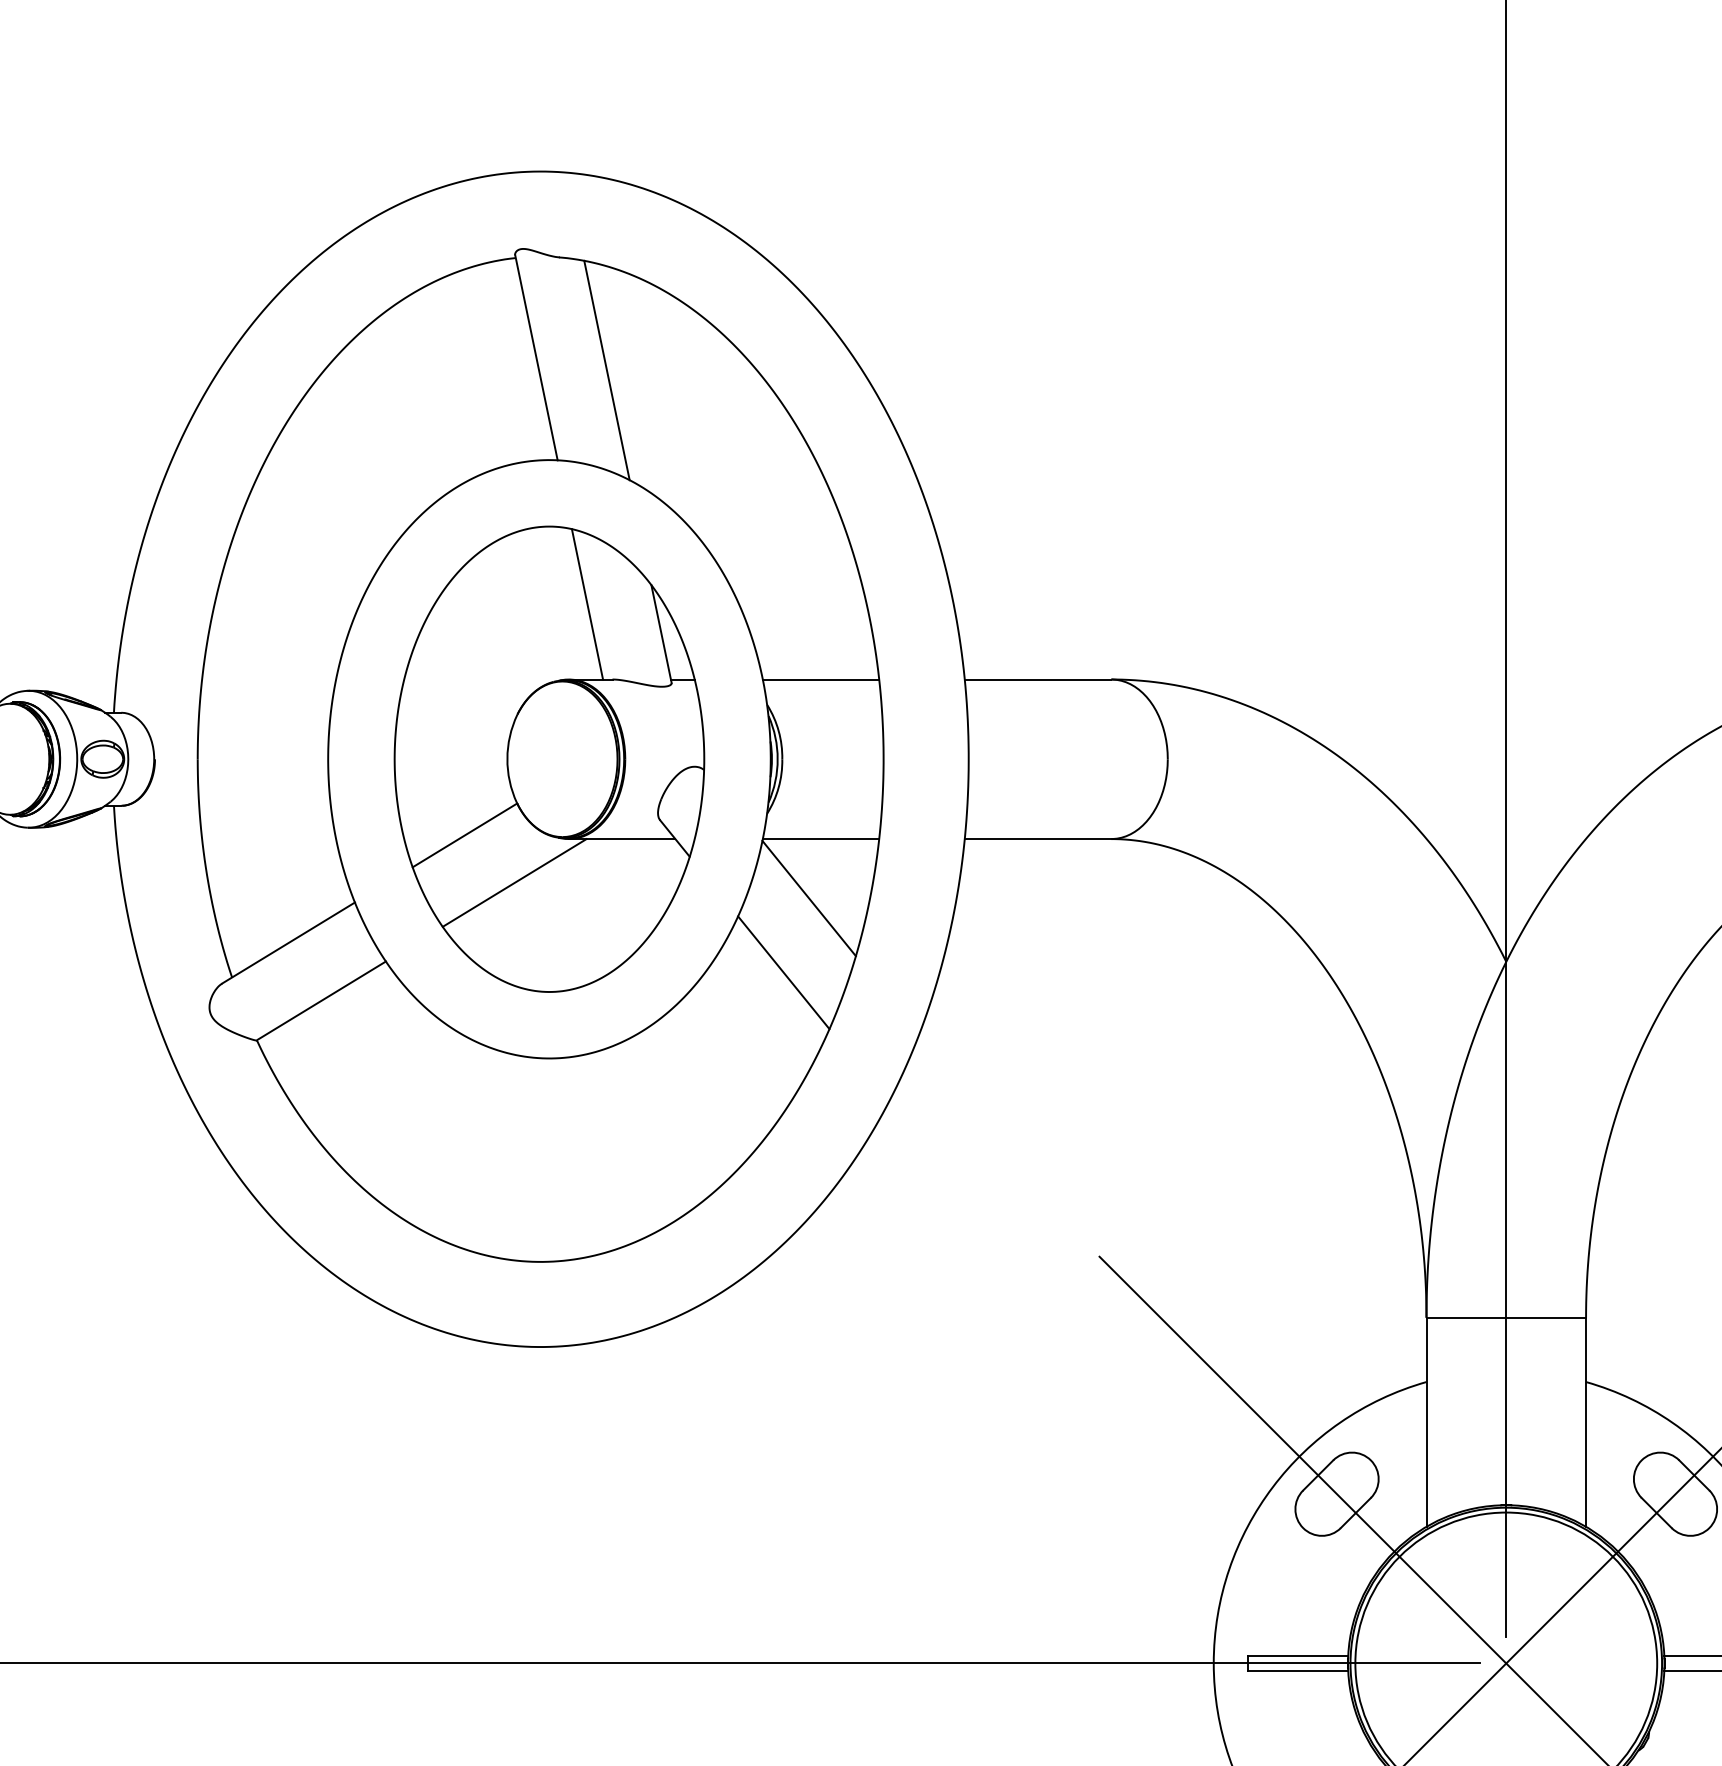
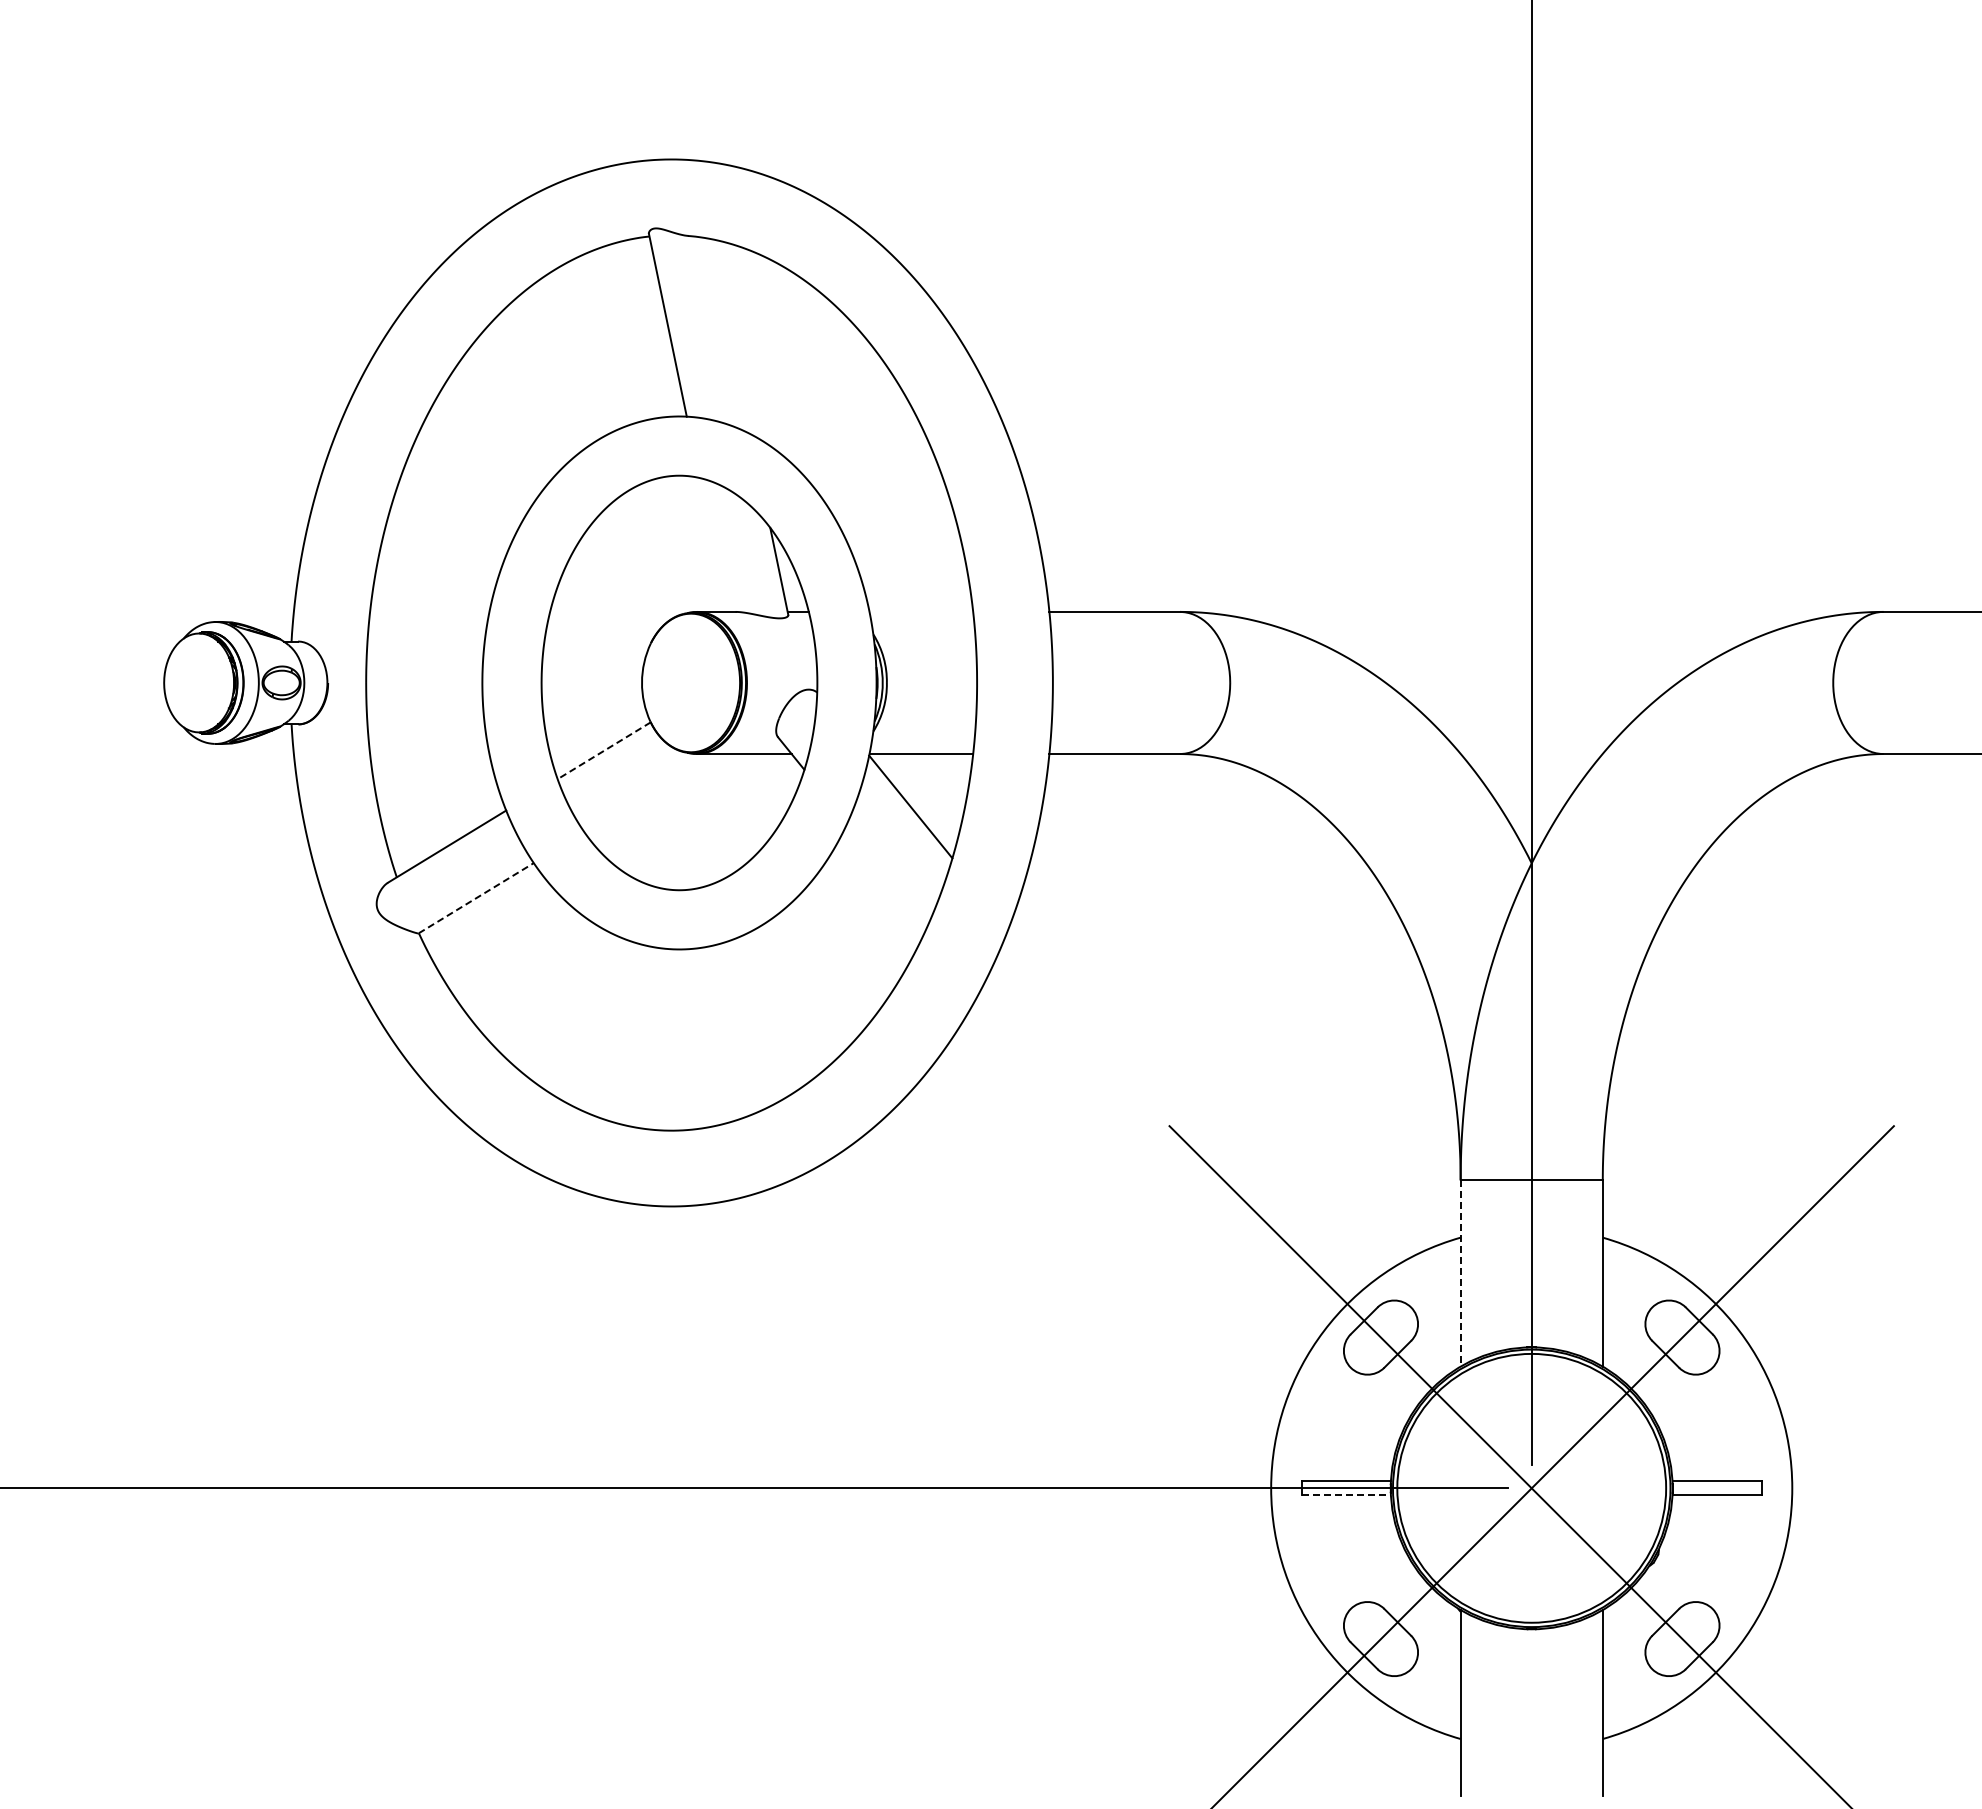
line: (606, 370) -> (730, 336), removed
line: (587, 603) -> (713, 544), removed
line: (821, 679) -> (921, 611), removed
line: (465, 835) -> (604, 750), solid -> dashed
line: (514, 883) -> (648, 793), removed
line: (783, 972) -> (887, 872), removed
line: (321, 1000) -> (476, 897), solid -> dashed
line: (1426, 1423) -> (1460, 1274), solid -> dashed
line: (1298, 1671) -> (1346, 1495), solid -> dashed

